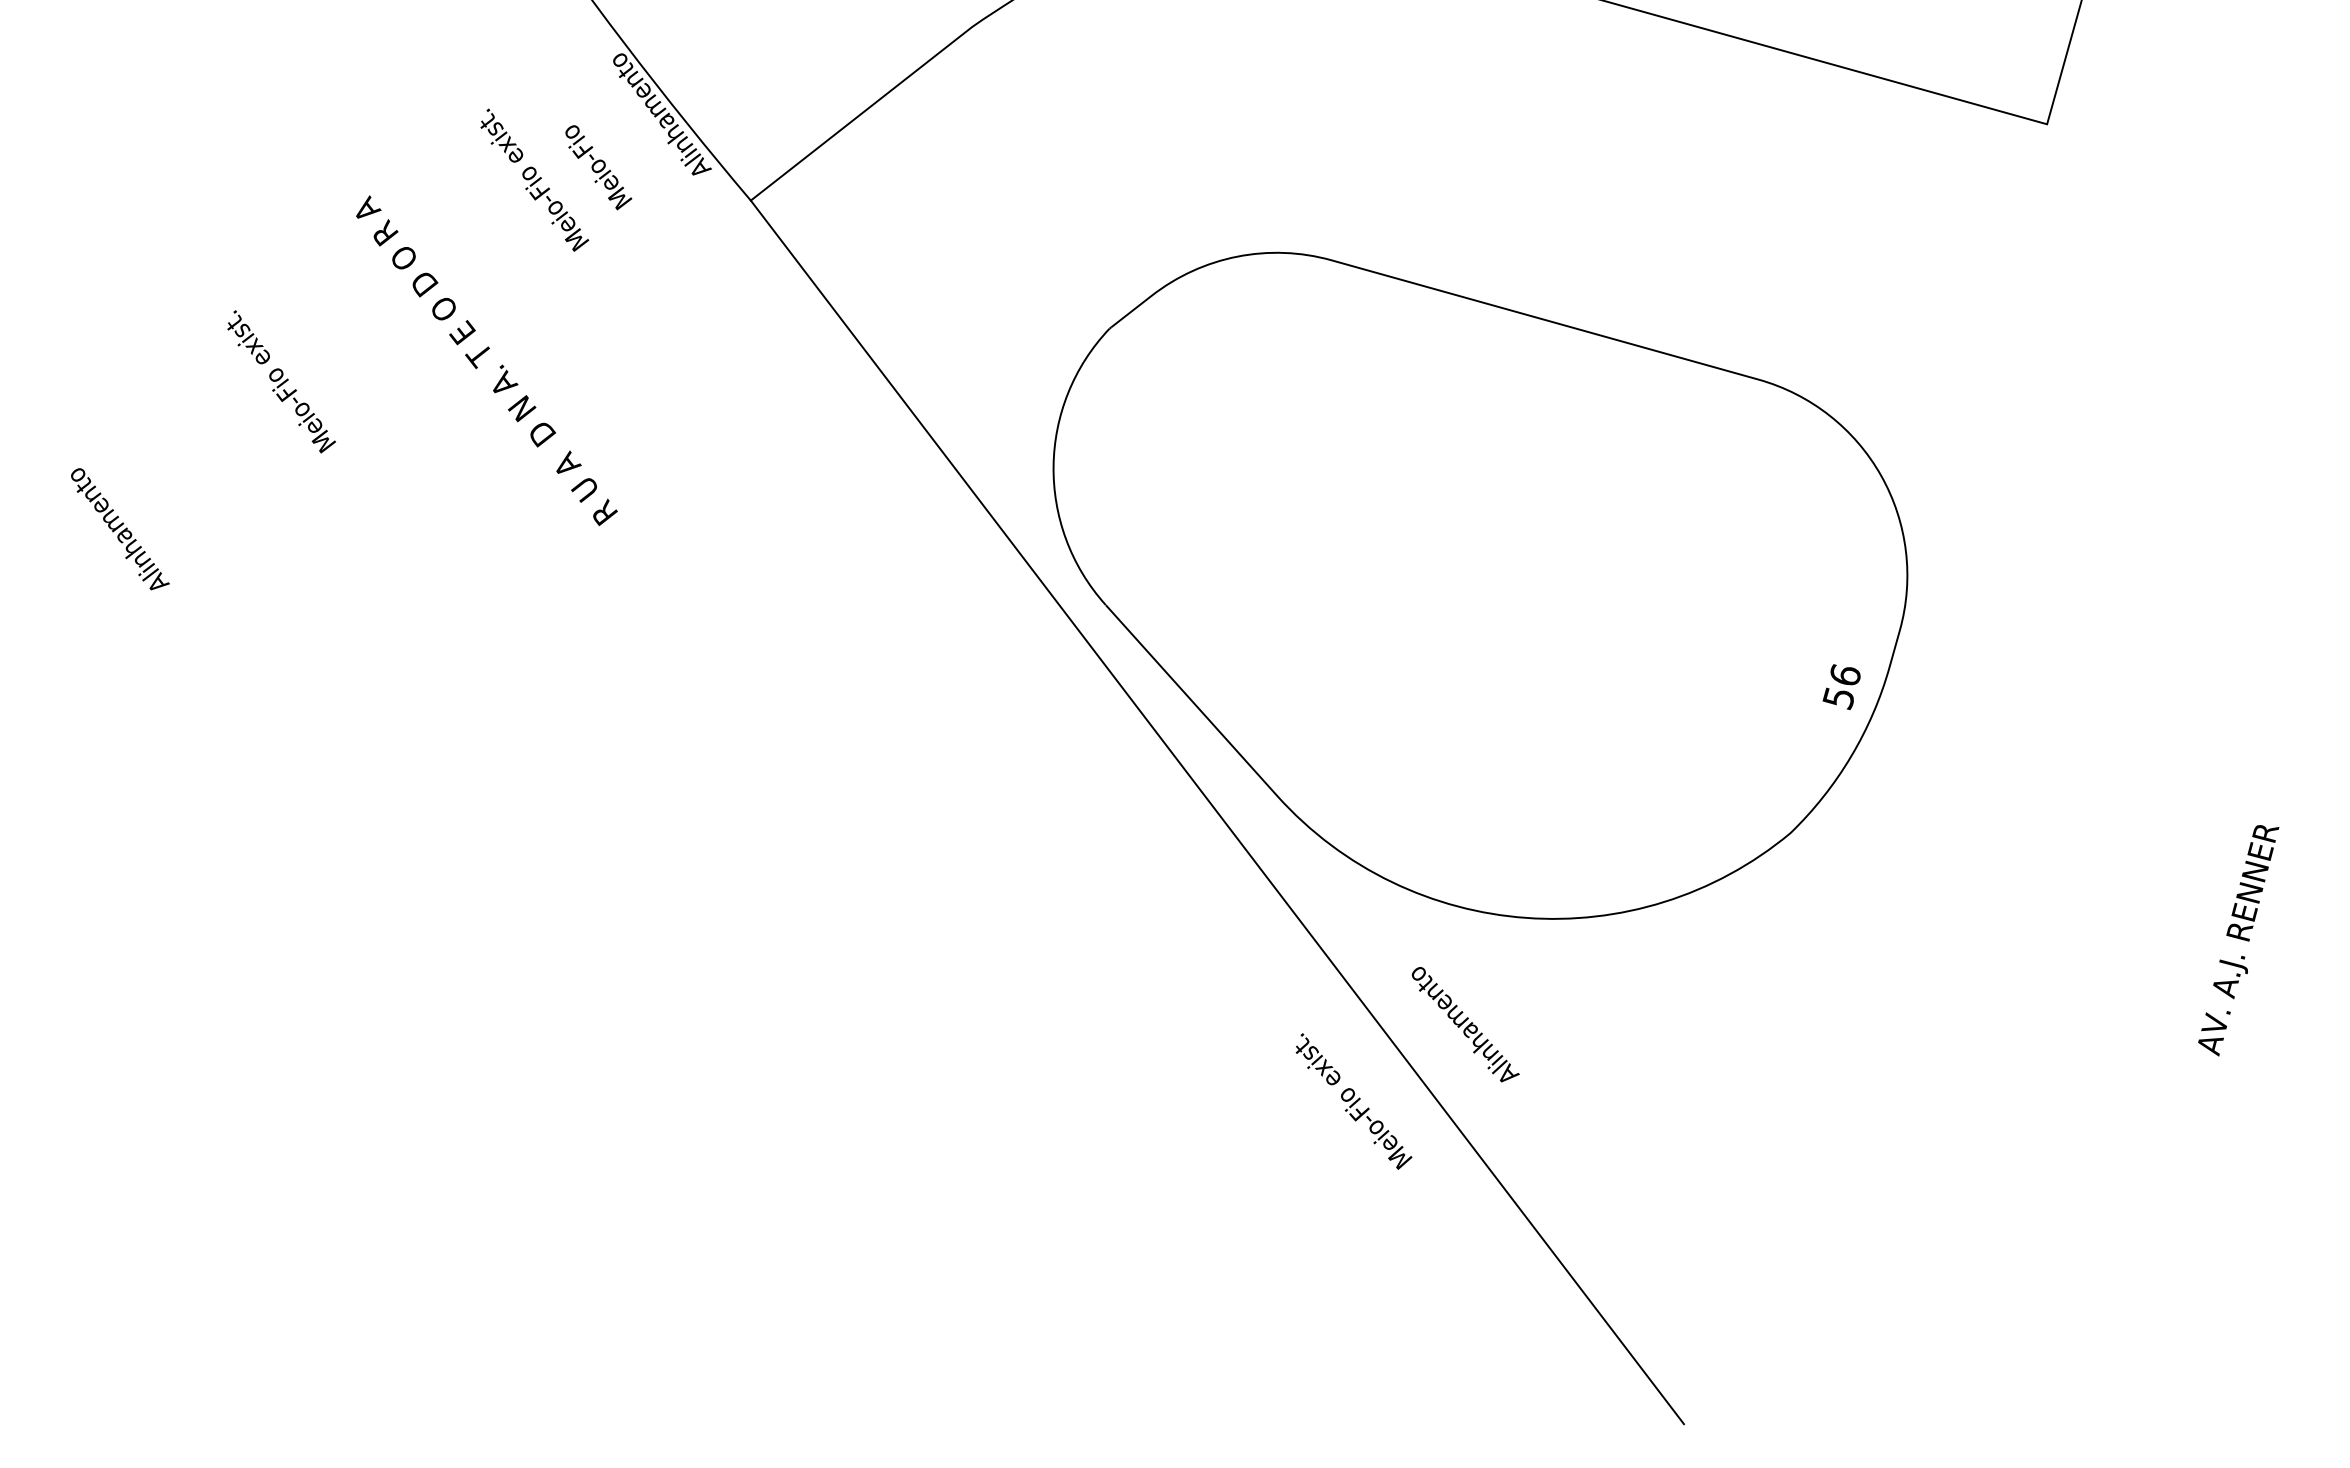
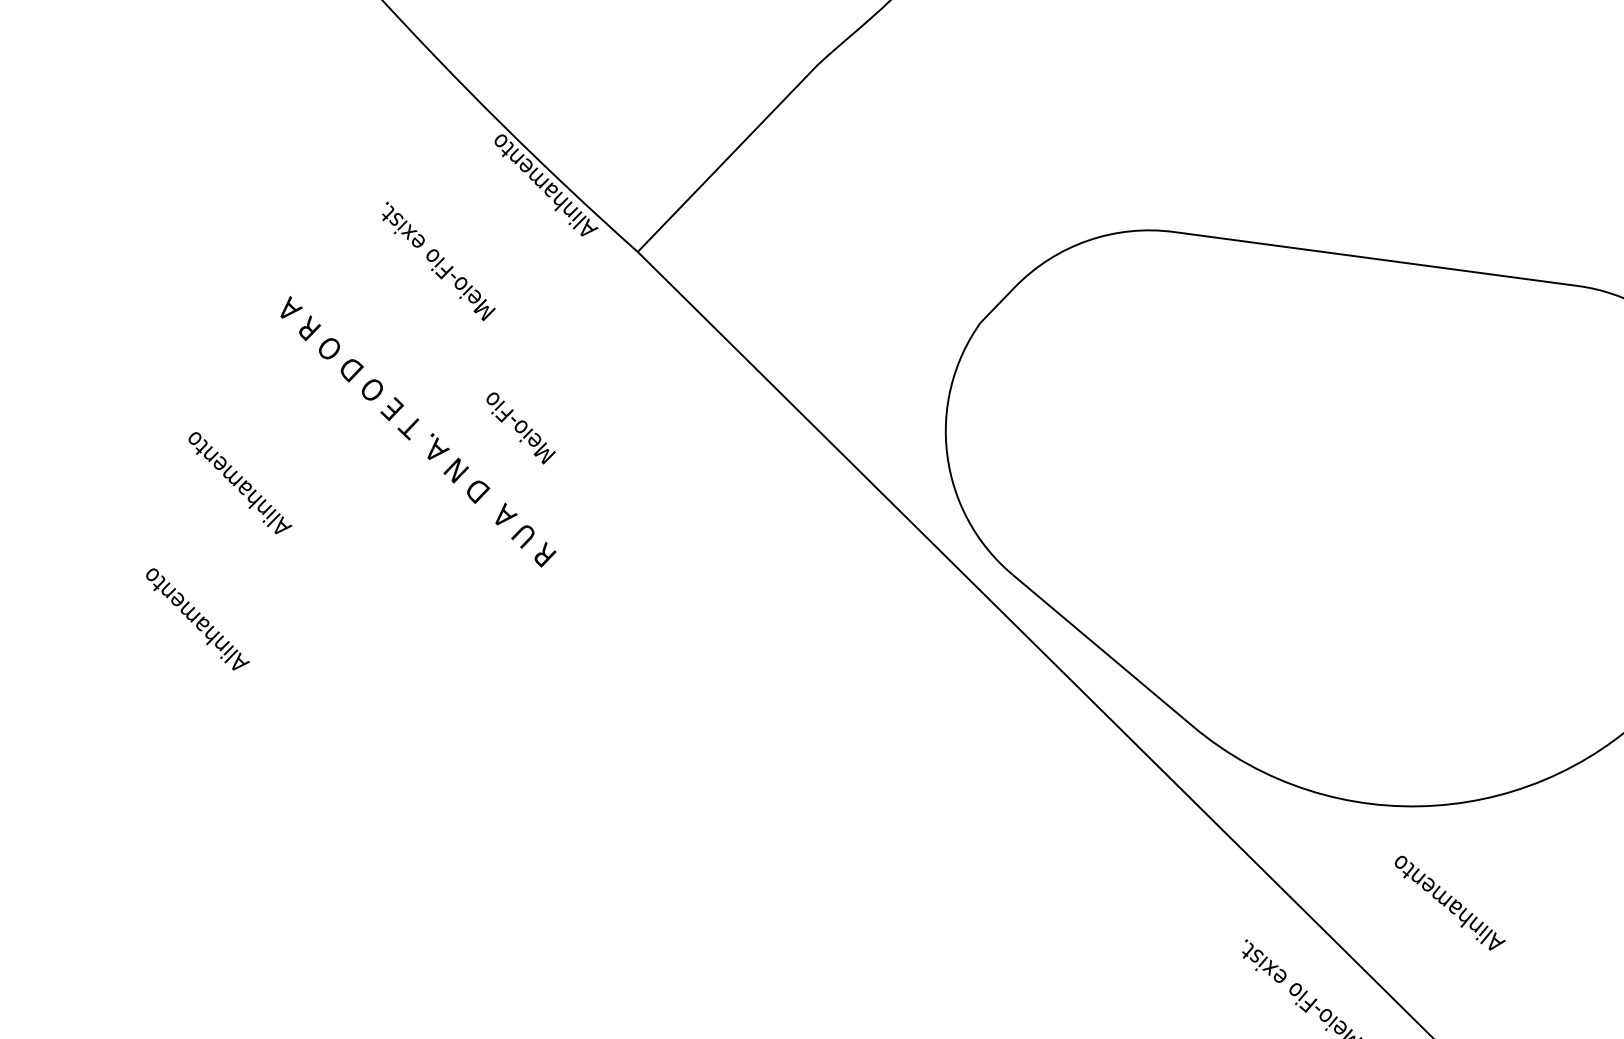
text: (598, 167) -> (521, 427), moved
text: (282, 381) -> (234, 476), Meio-Fio exist. -> Alinhamento
text: (120, 529) -> (198, 619), moved
text: (1465, 1024) -> (1450, 902), moved

